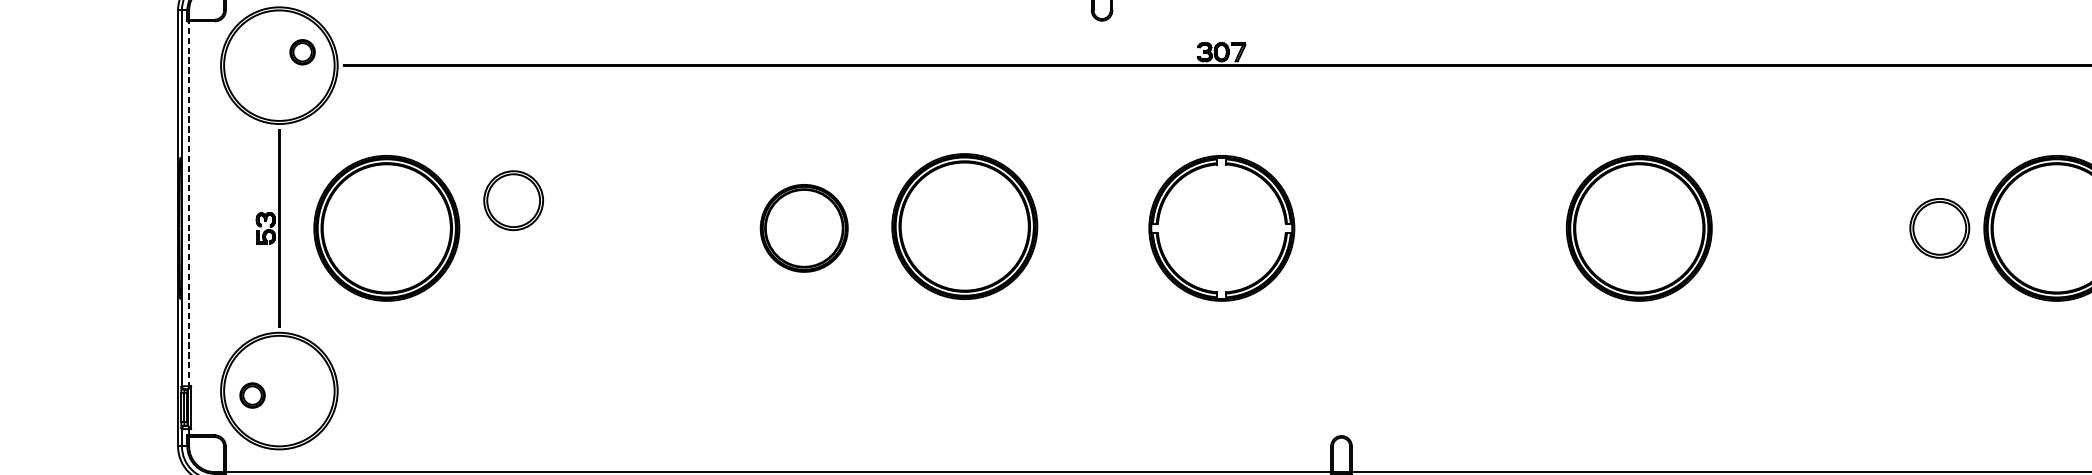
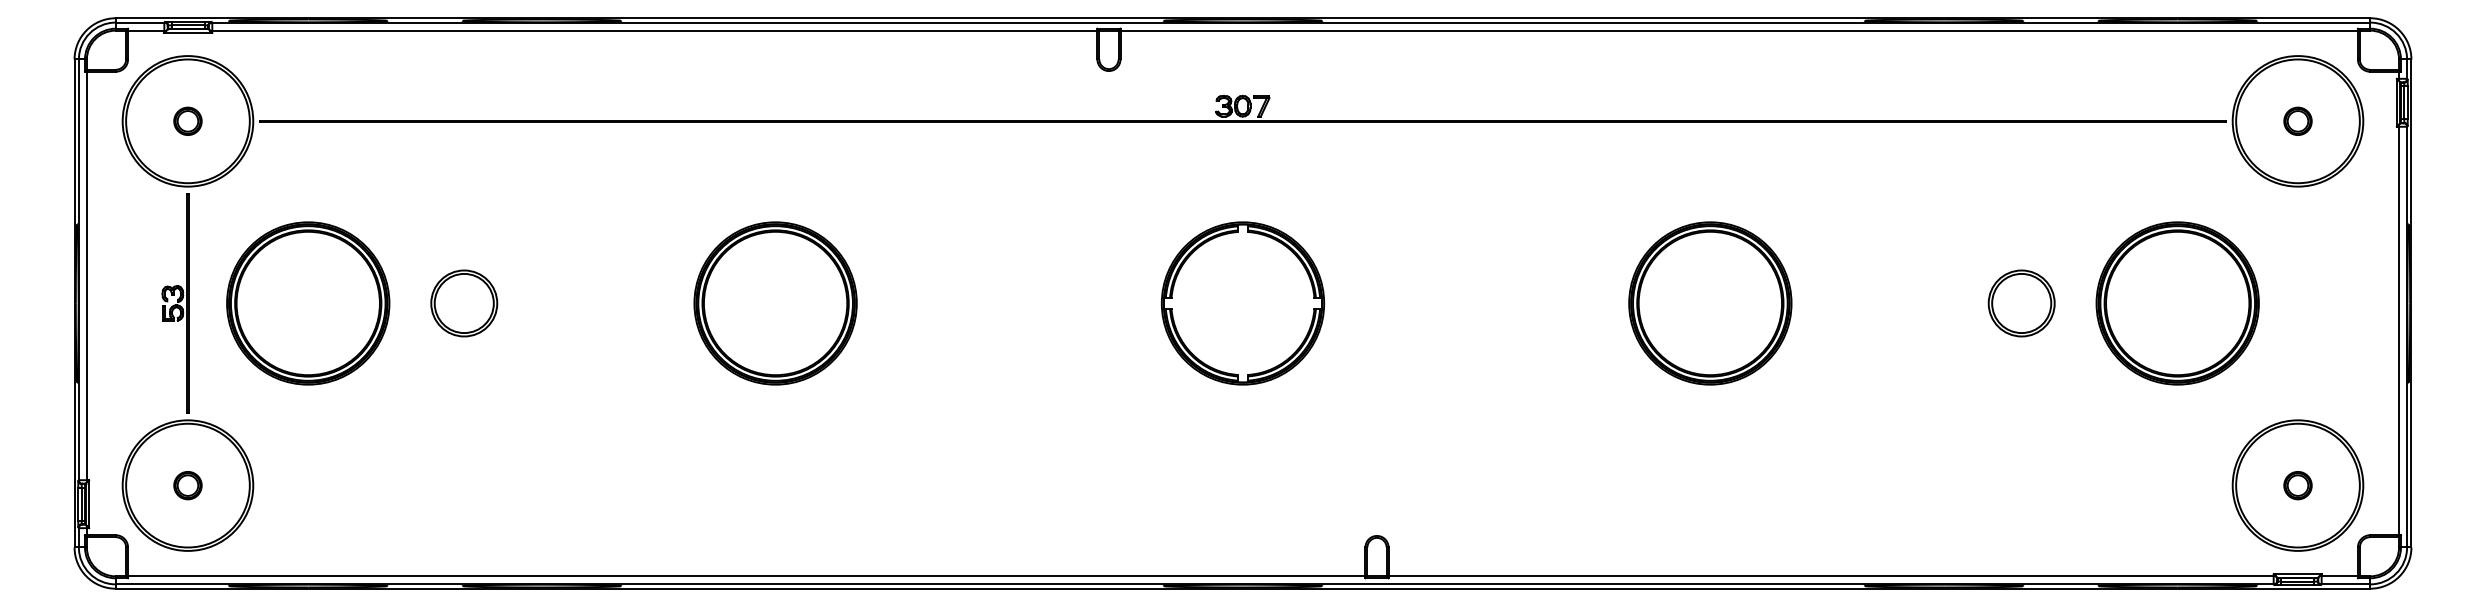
part: (302, 51) -> (187, 120), moved
part: (513, 200) -> (464, 303), moved
line: (189, 204) -> (87, 276), dashed -> solid
part: (965, 226) -> (955, 301), removed
part: (804, 228) -> (775, 303), size x1.67
part: (1939, 228) -> (2021, 303), moved
part: (252, 395) -> (187, 485), moved

